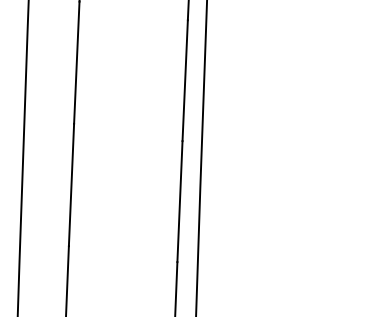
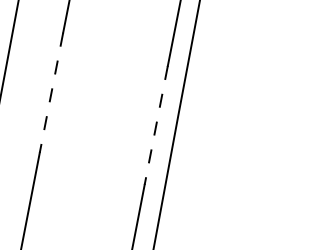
line: (71, 185) -> (51, 93), solid -> dashed
line: (179, 201) -> (155, 125), solid -> dashed

